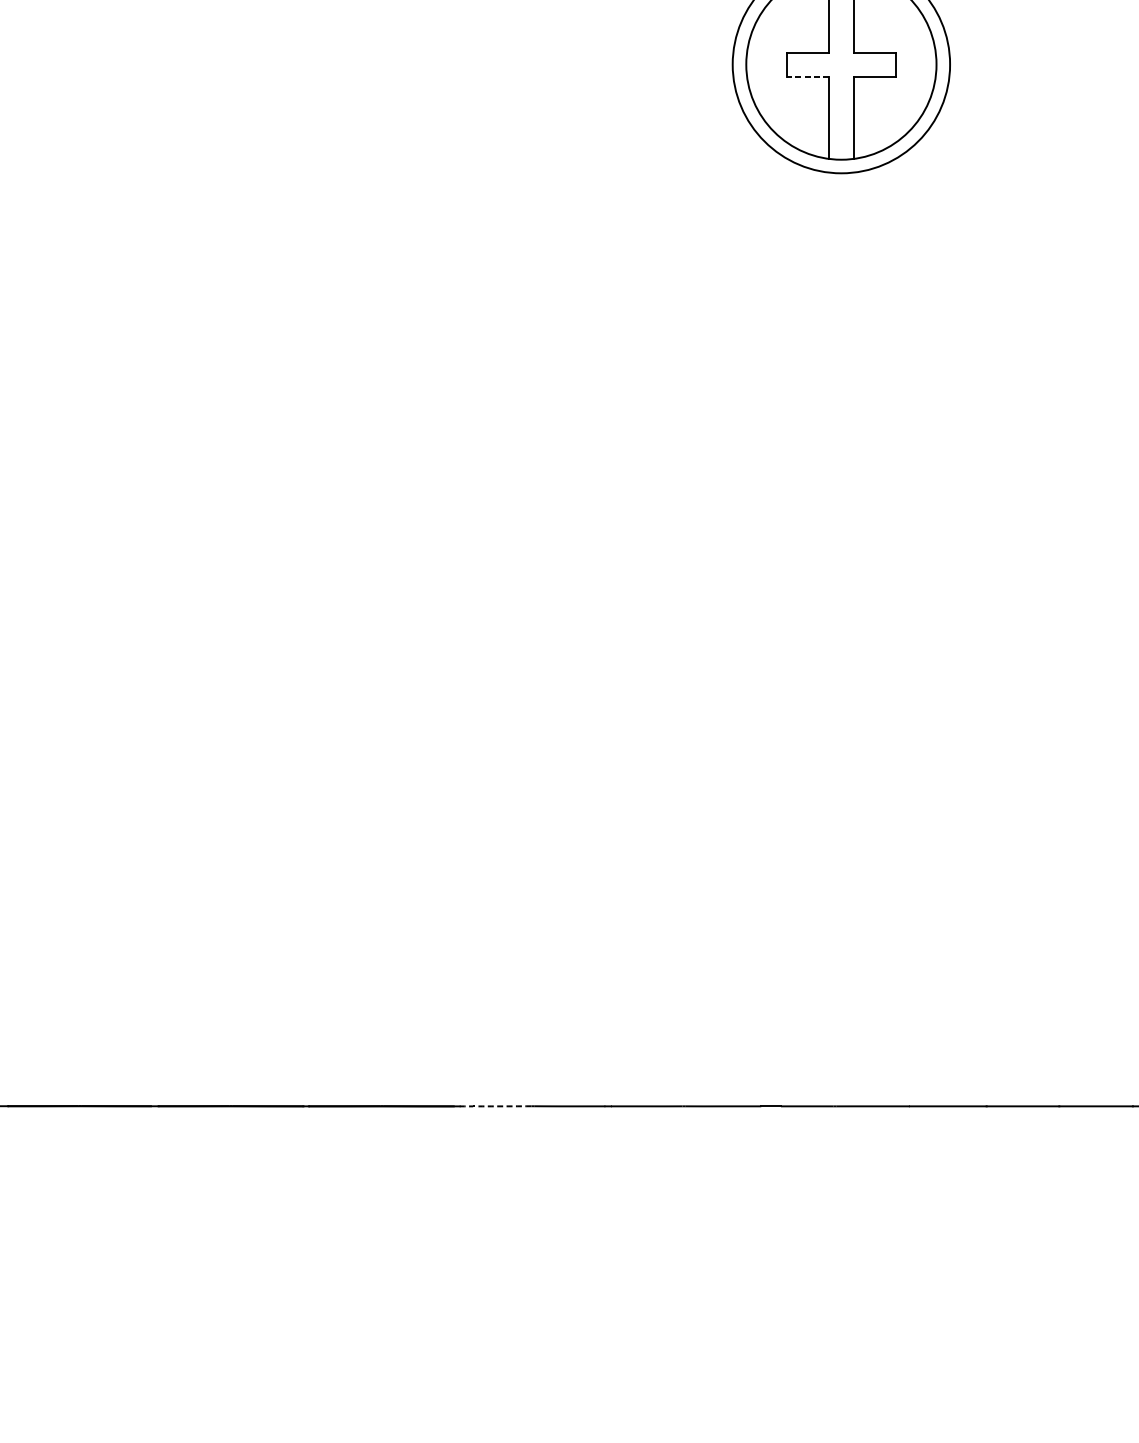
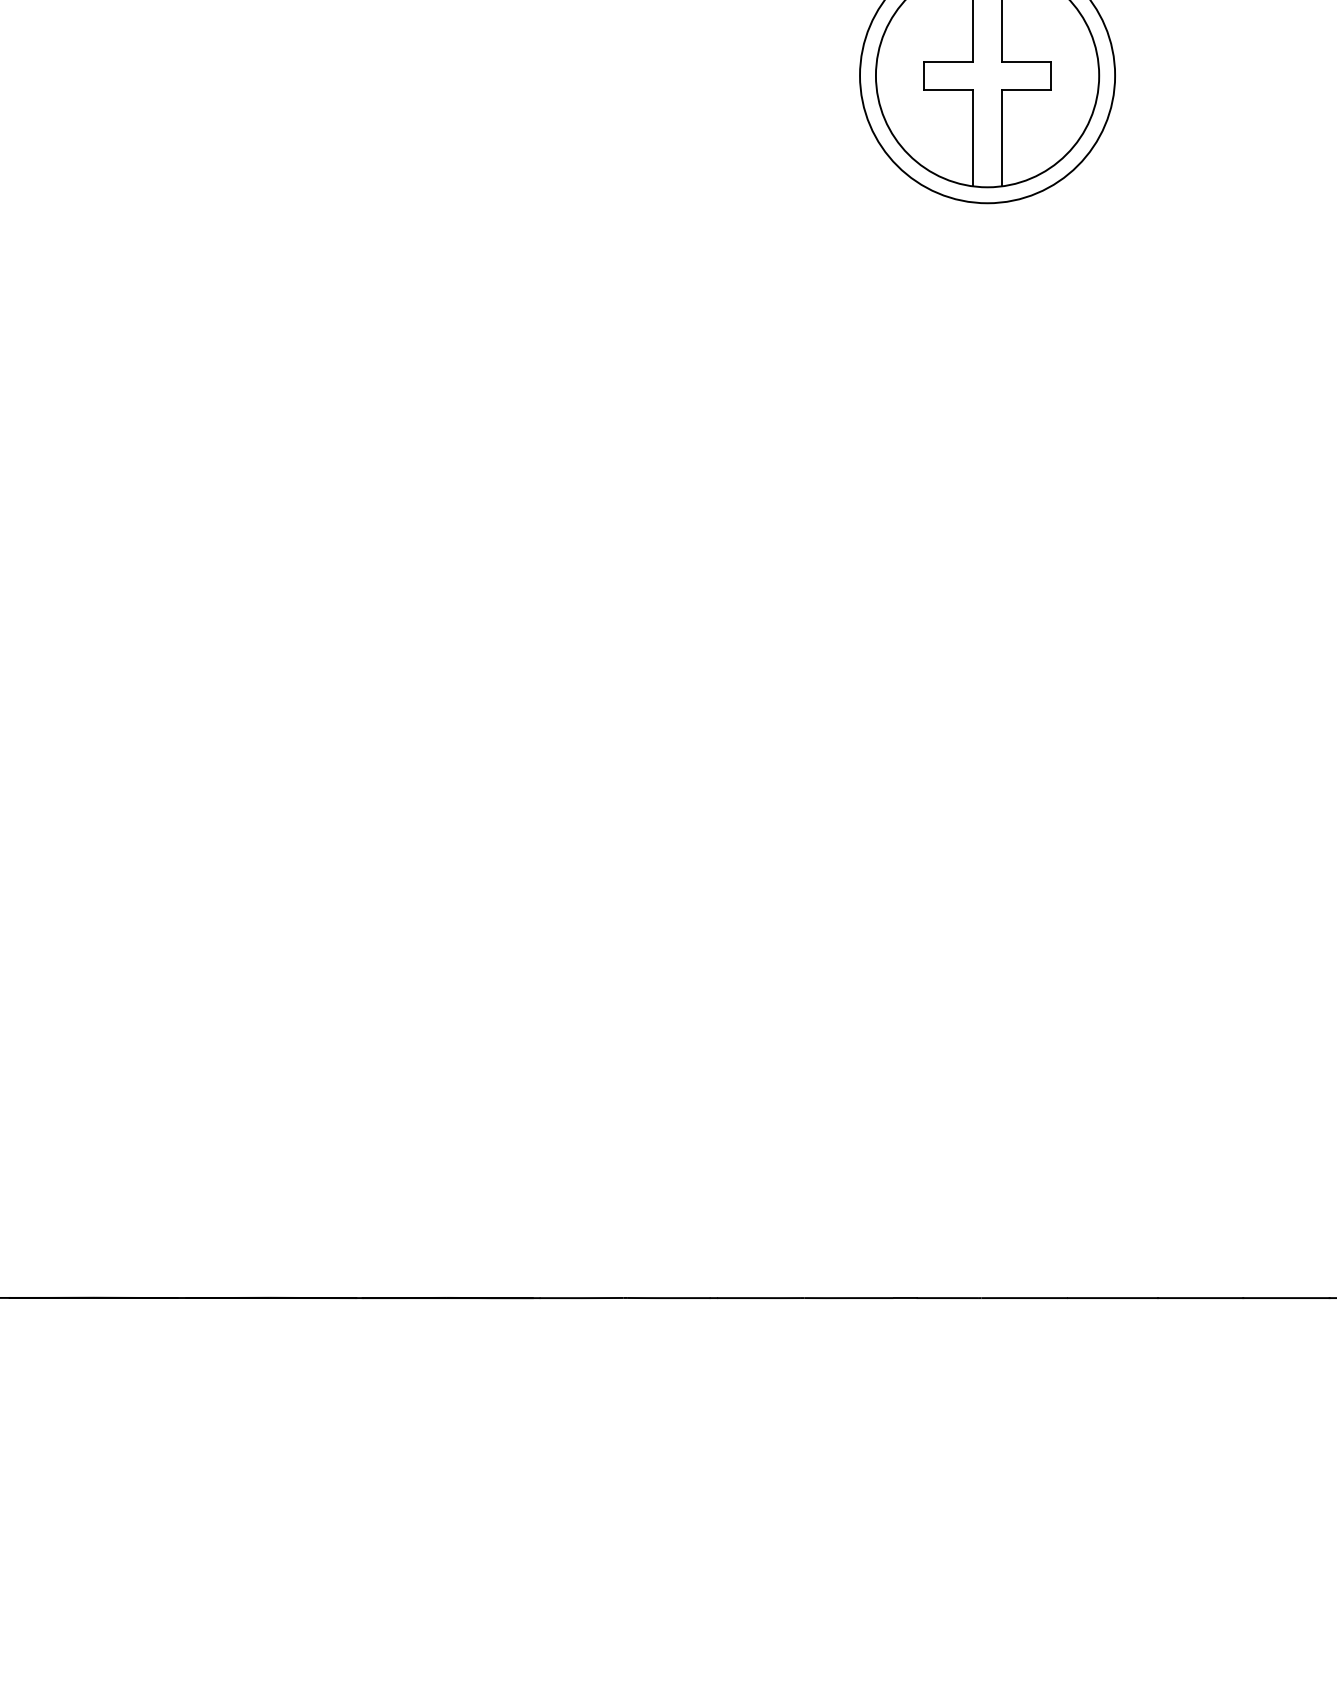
line: (808, 76) -> (948, 89), dashed -> solid
arc: (495, 1106) -> (581, 1298), dashed -> solid

